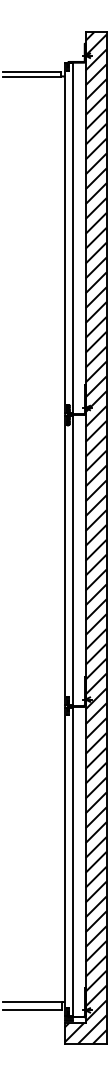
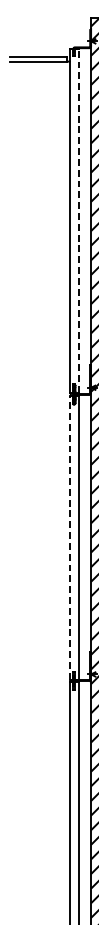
line: (72, 237) -> (78, 220), solid -> dashed
line: (64, 559) -> (70, 536), solid -> dashed

